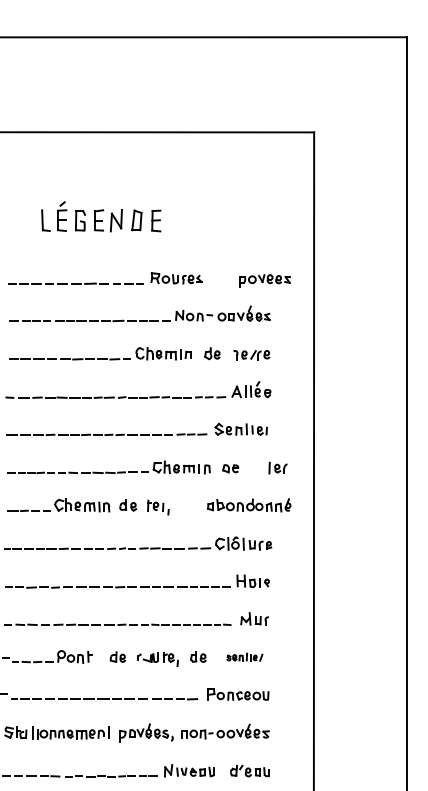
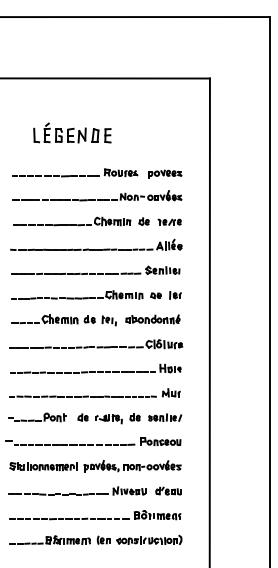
part: (265, 279) -> (165, 173), moved
part: (277, 468) -> (175, 295), moved
part: (248, 505) -> (152, 319), moved
part: (245, 657) -> (165, 417), size x1.43

